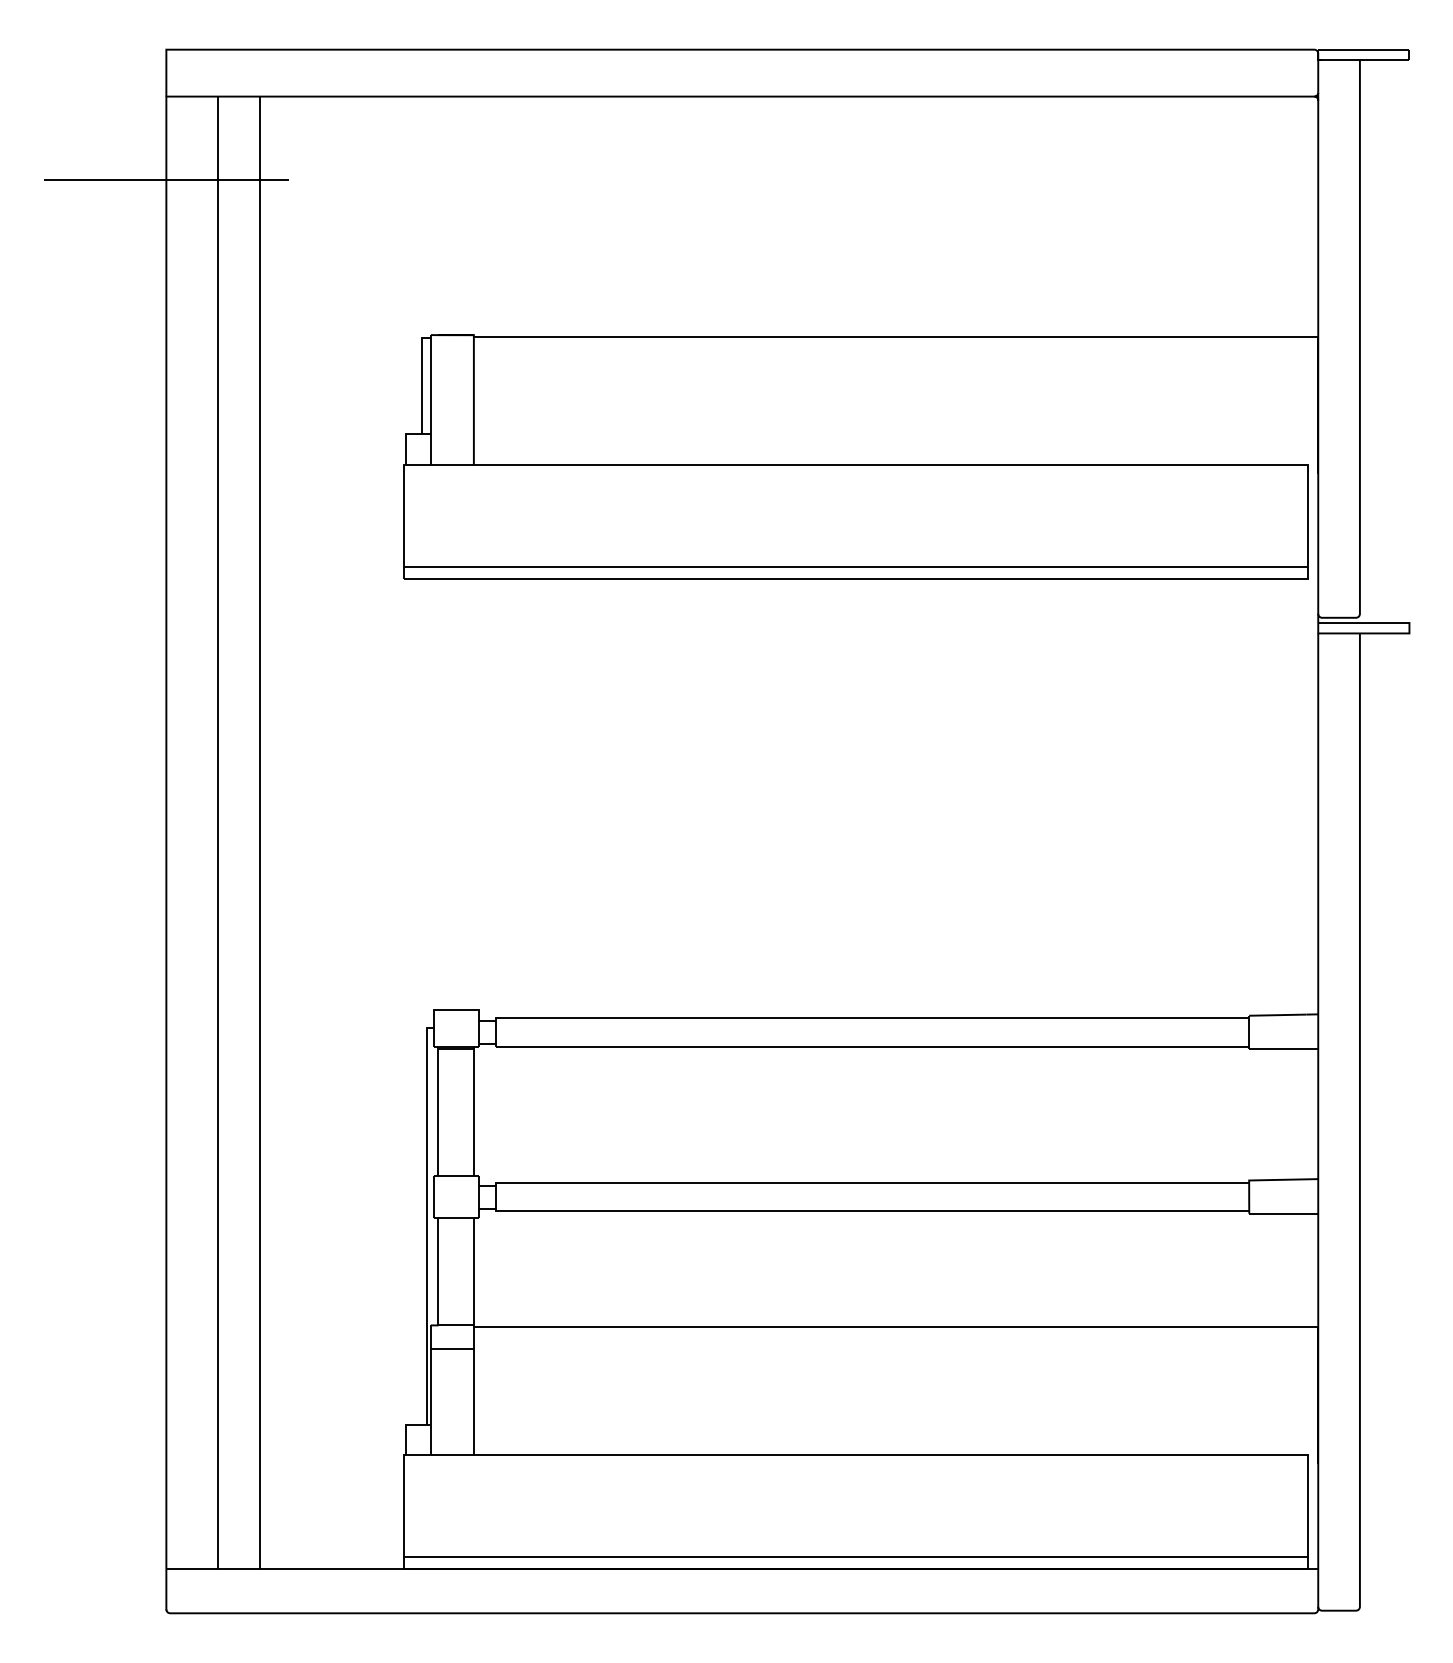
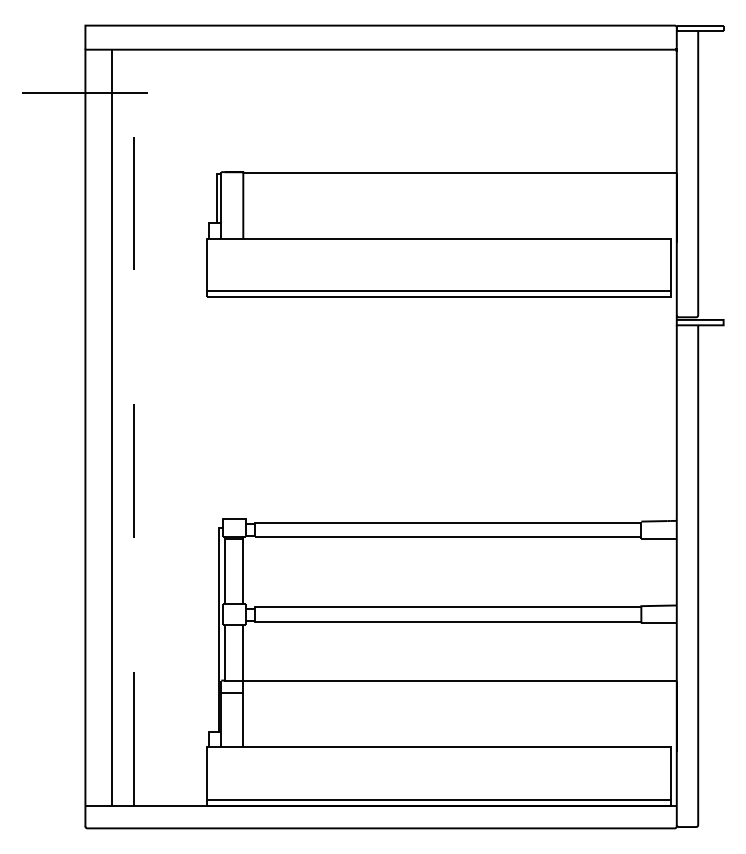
line: (260, 832) -> (133, 427), solid -> dashed

